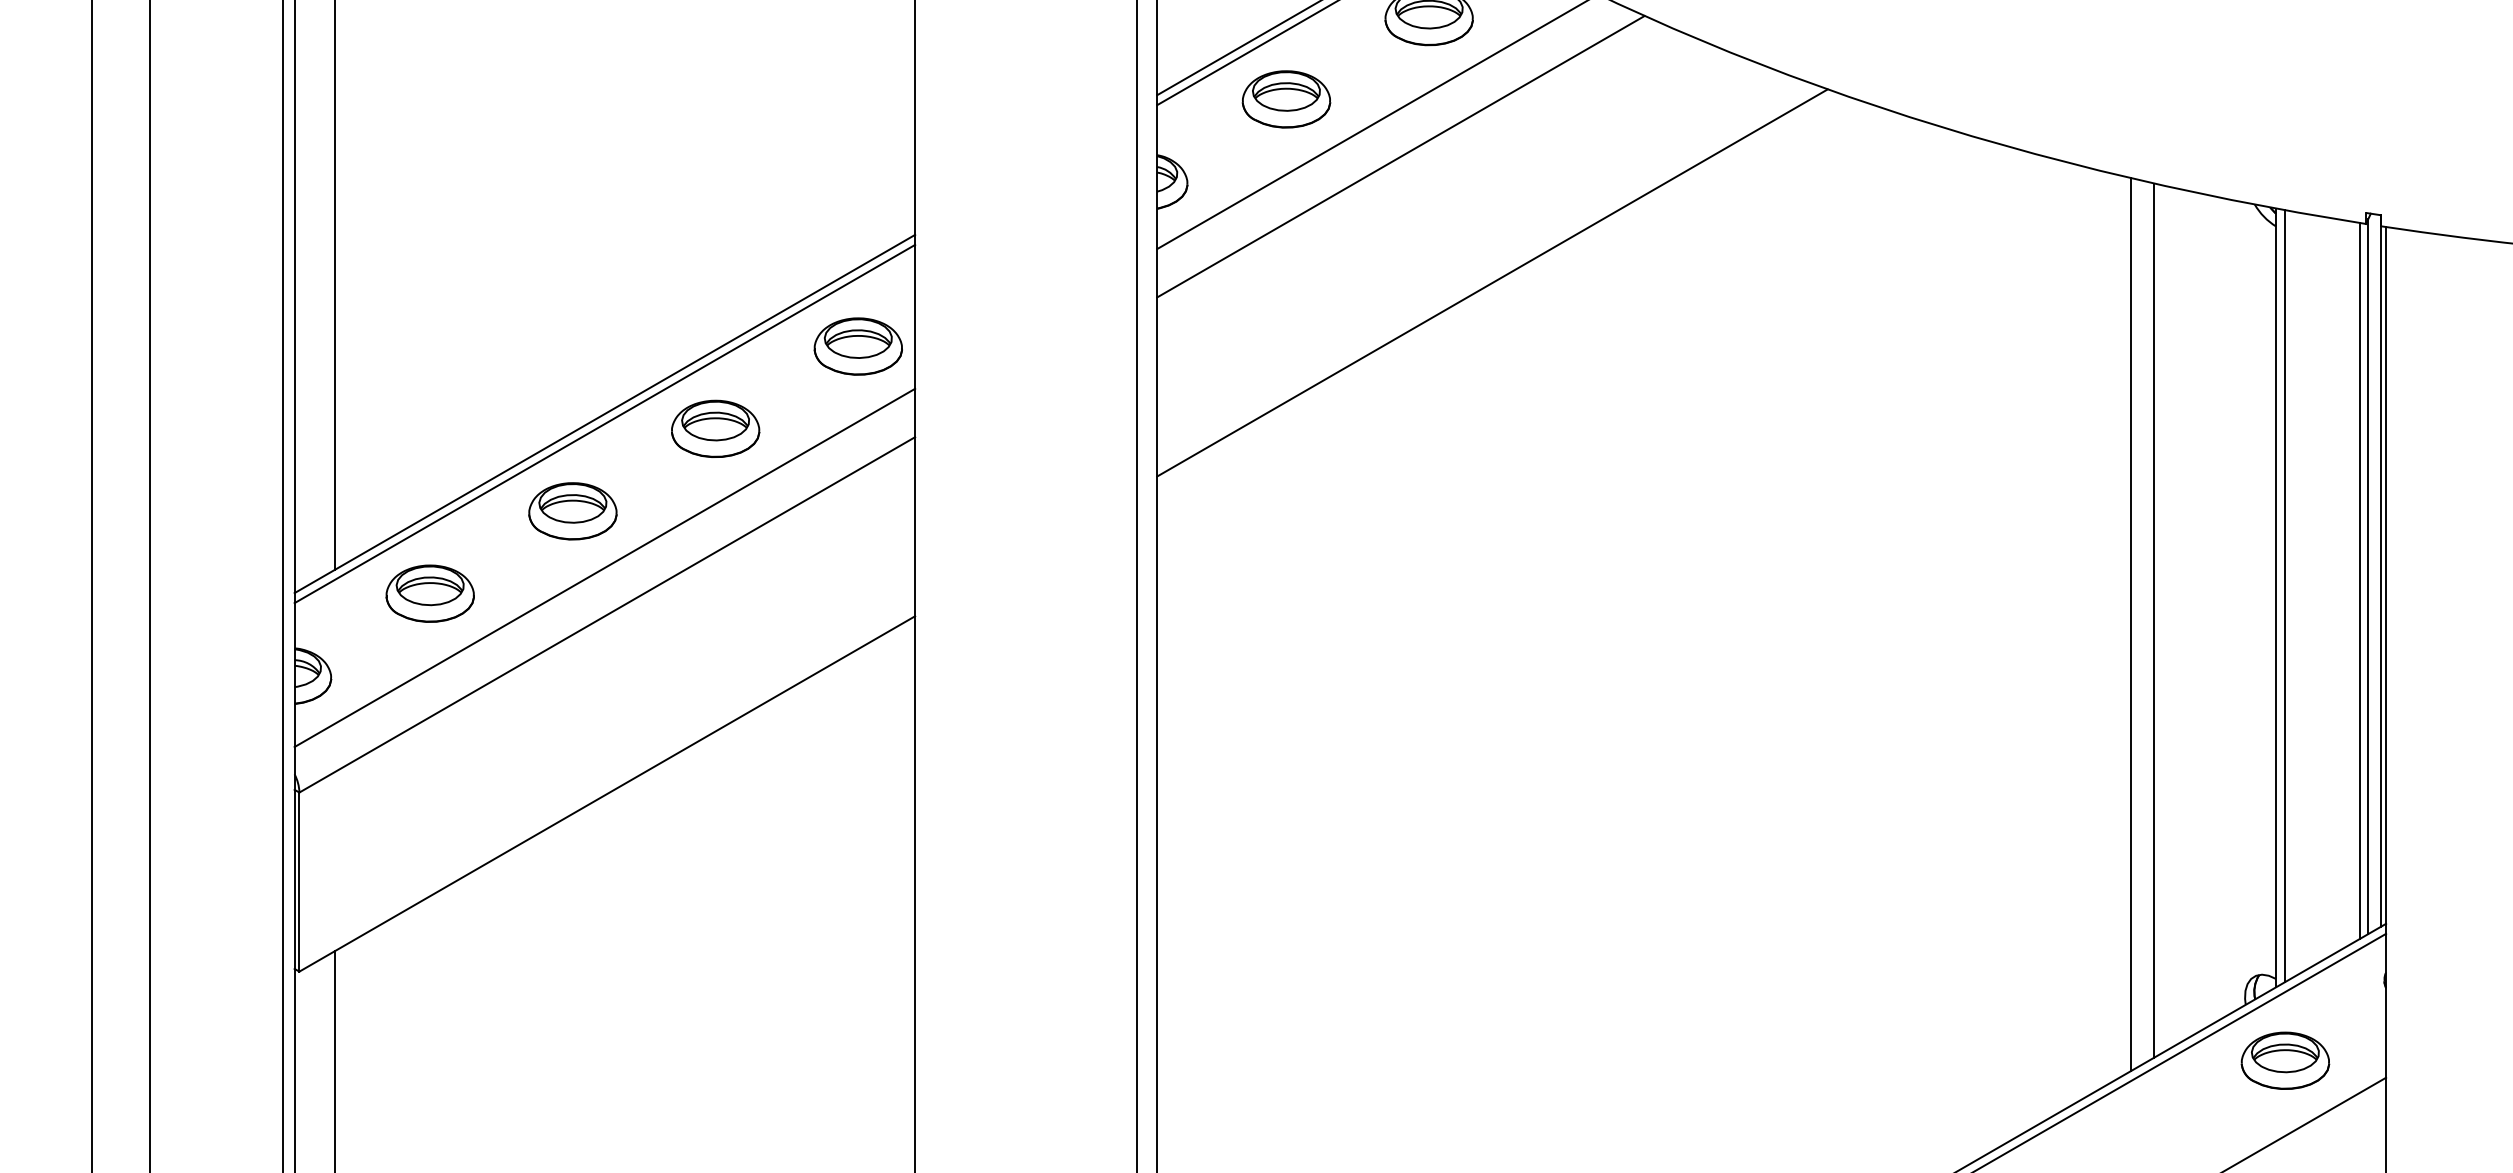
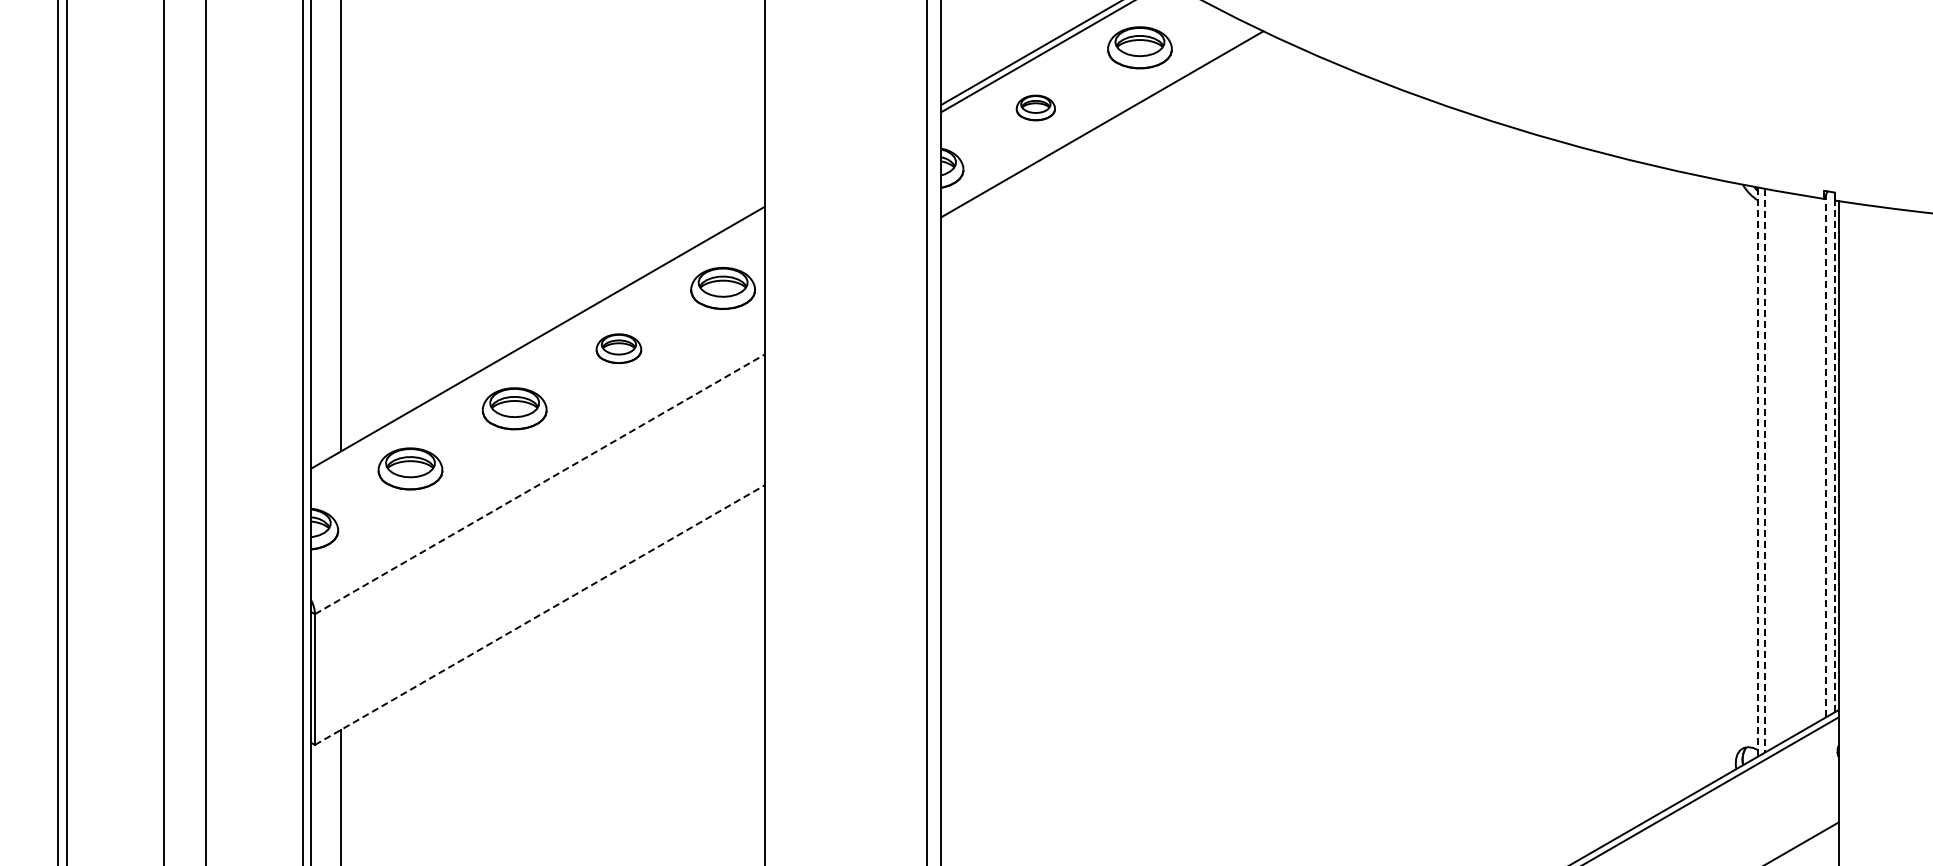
part: (1286, 98) -> (1035, 107), size x0.6
line: (1401, 156) -> (1119, 149), removed
line: (1492, 282) -> (1186, 241), removed
line: (604, 423) -> (537, 344), removed
part: (715, 428) -> (618, 348), size x0.7
line: (604, 567) -> (537, 449), removed
line: (2380, 571) -> (1834, 452), solid -> dashed
line: (2367, 575) -> (1825, 455), solid -> dashed
line: (2359, 580) -> (1819, 459), removed
line: (2285, 595) -> (1765, 470), solid -> dashed
line: (2276, 598) -> (1758, 472), solid -> dashed
line: (606, 615) -> (539, 484), solid -> dashed
line: (2154, 620) -> (1669, 488), removed
line: (2131, 624) -> (1652, 491), removed
line: (606, 794) -> (539, 615), solid -> dashed
part: (2285, 1060) -> (1765, 809), removed

